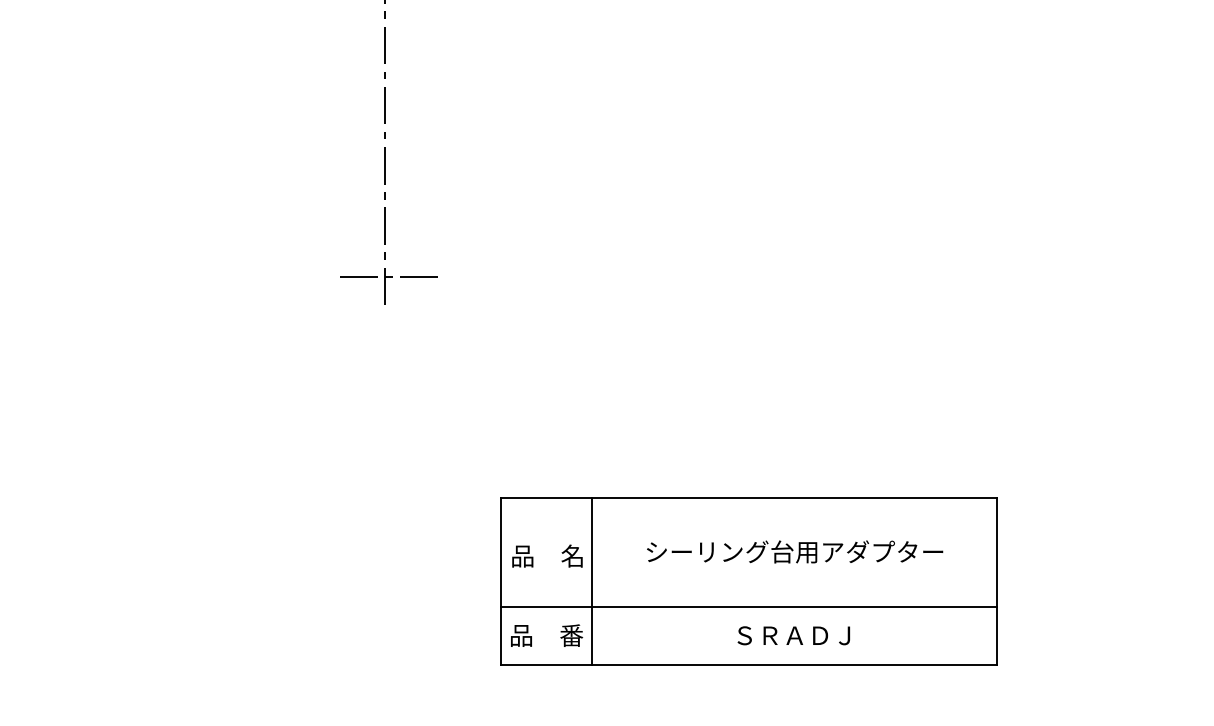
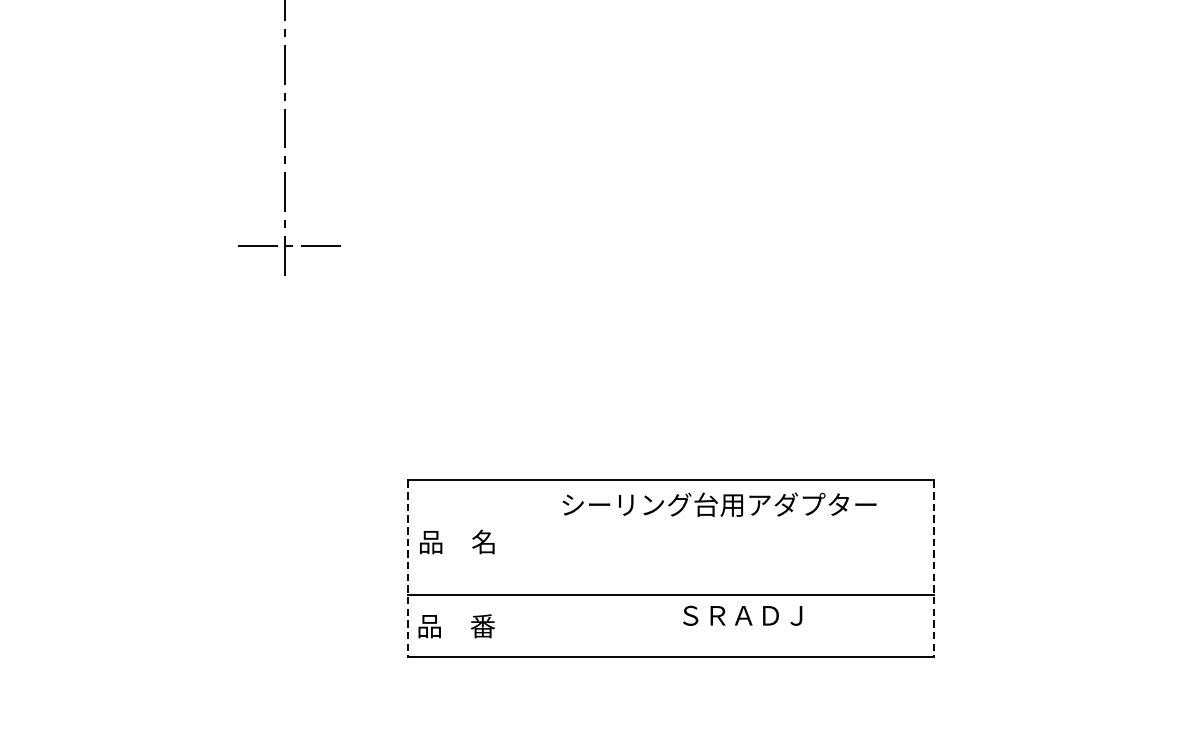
text: (795, 551) -> (720, 504), moved
line: (592, 581) -> (504, 568), removed
line: (500, 582) -> (407, 569), solid -> dashed
line: (997, 582) -> (934, 569), solid -> dashed
text: (793, 635) -> (742, 615), moved

